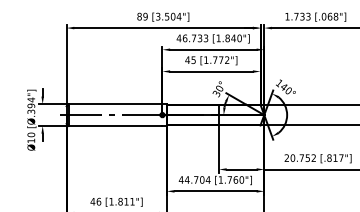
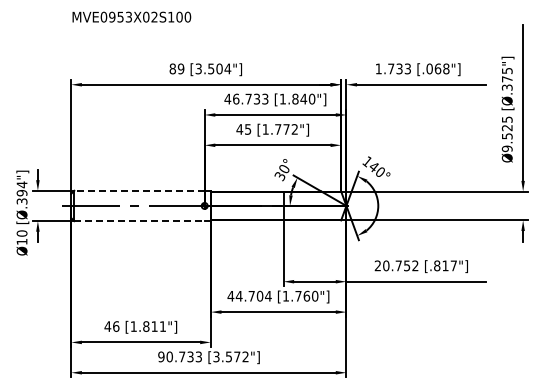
line: (115, 104) -> (139, 190), solid -> dashed
line: (116, 126) -> (140, 221), solid -> dashed

